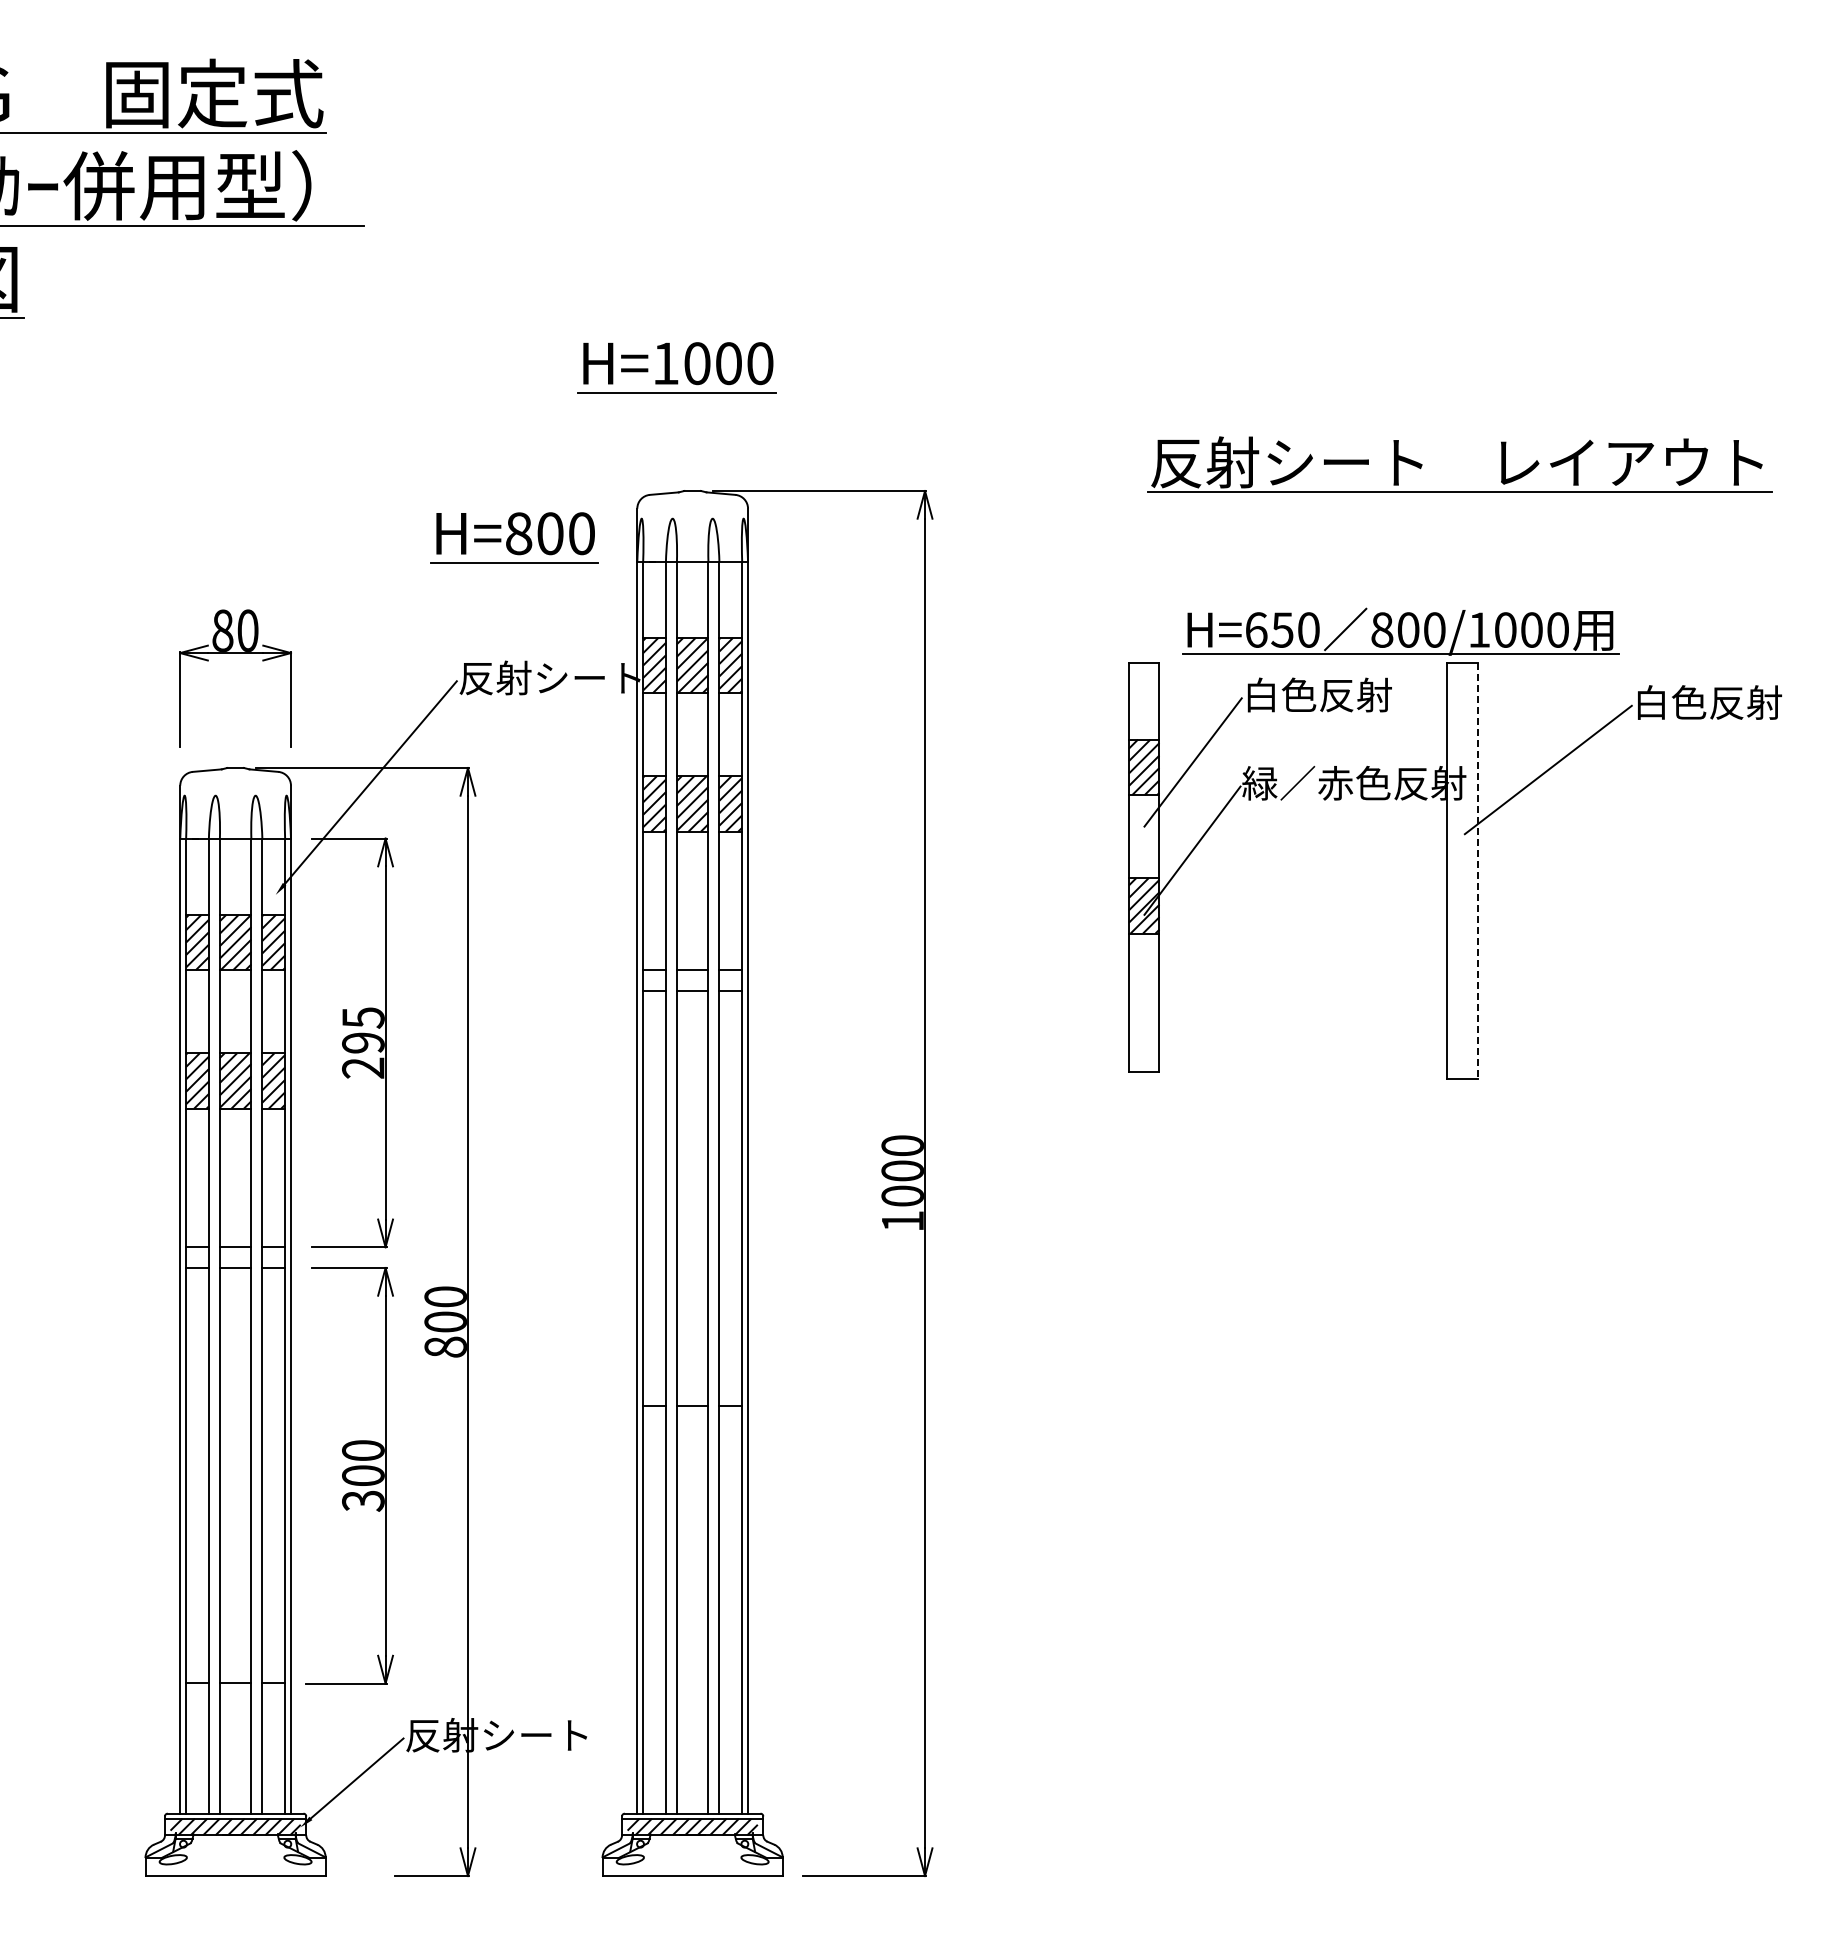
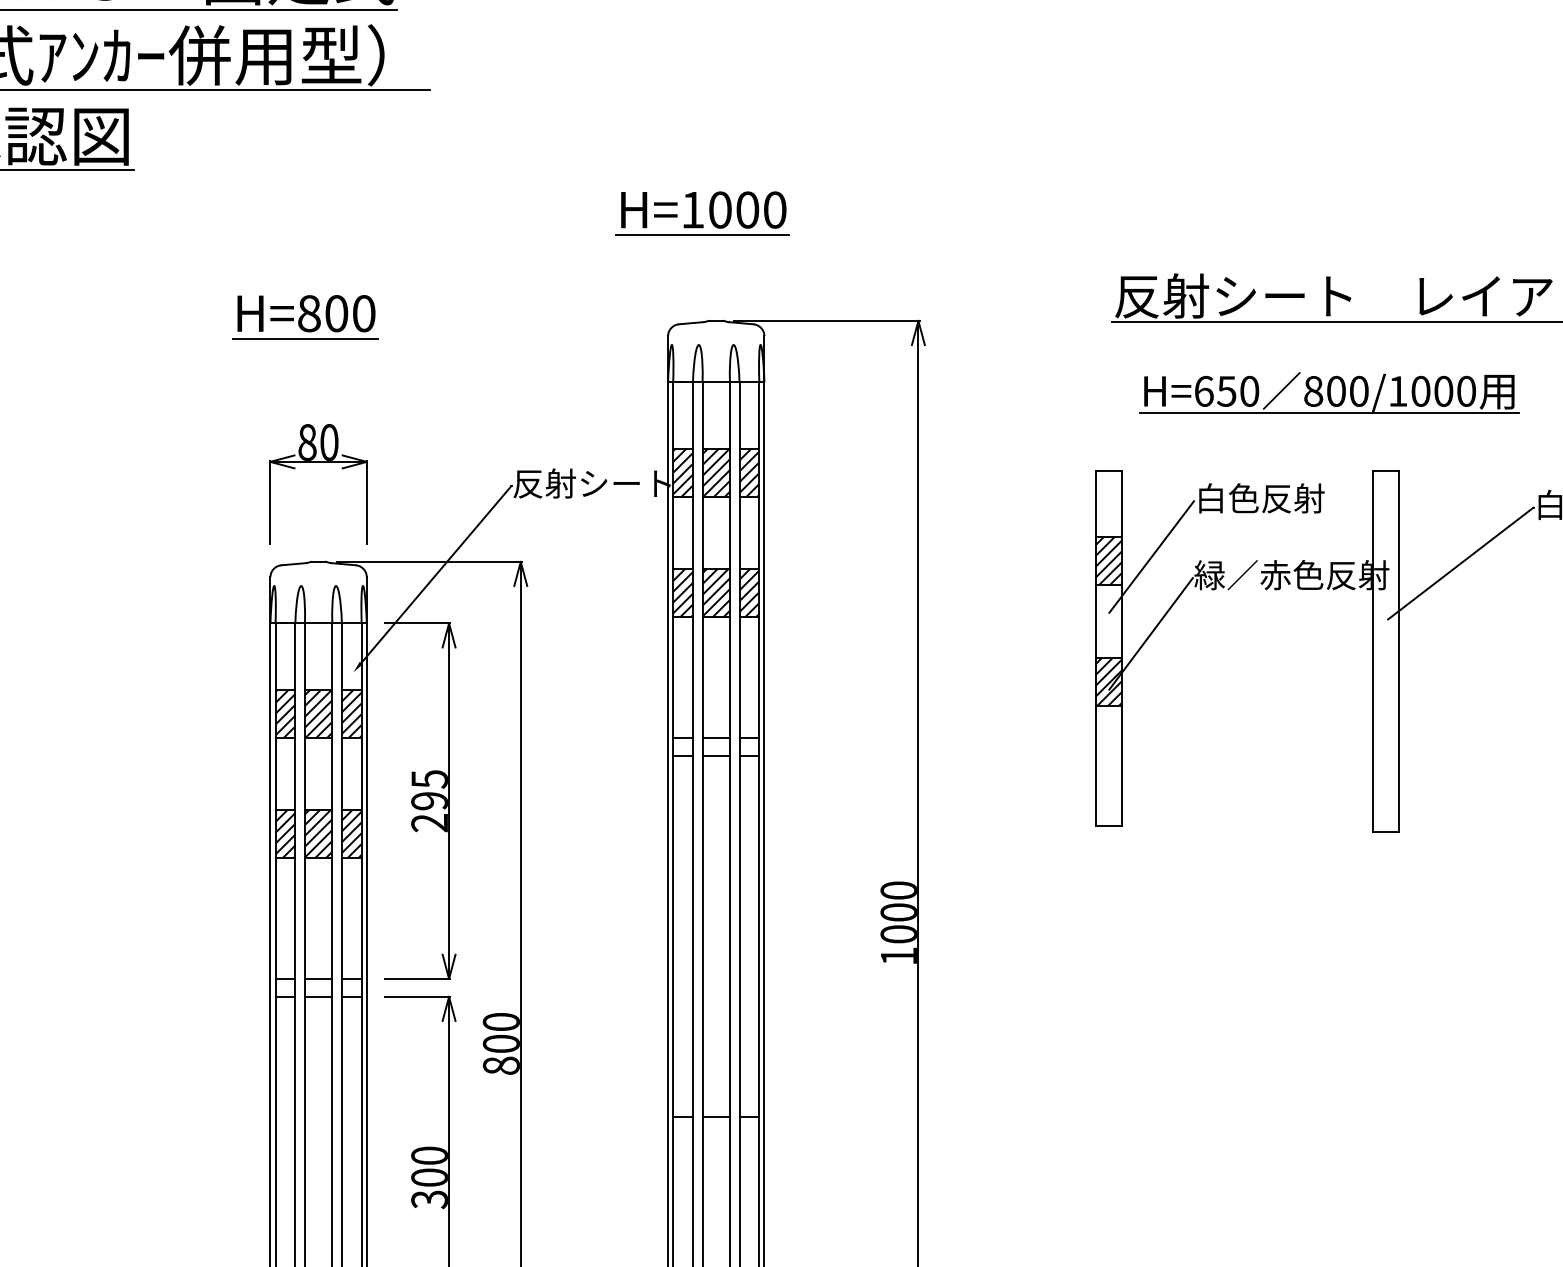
part: (514, 537) -> (305, 316), moved
part: (1400, 631) -> (1329, 392), moved
line: (1477, 871) -> (1399, 651), dashed -> solid

